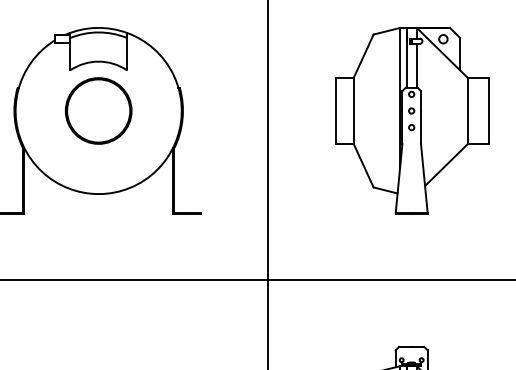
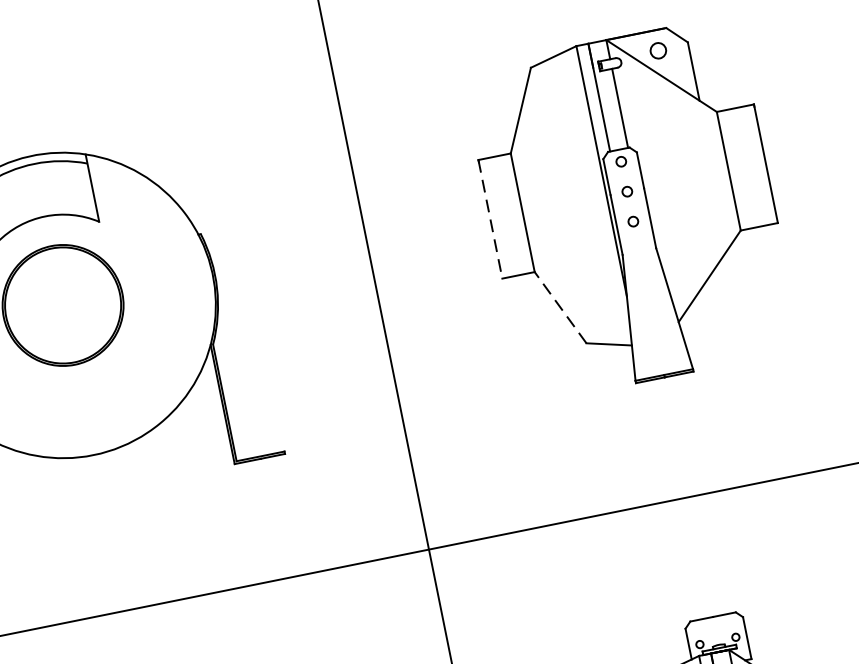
line: (335, 111) -> (490, 220), solid -> dashed
line: (363, 165) -> (560, 307), solid -> dashed

